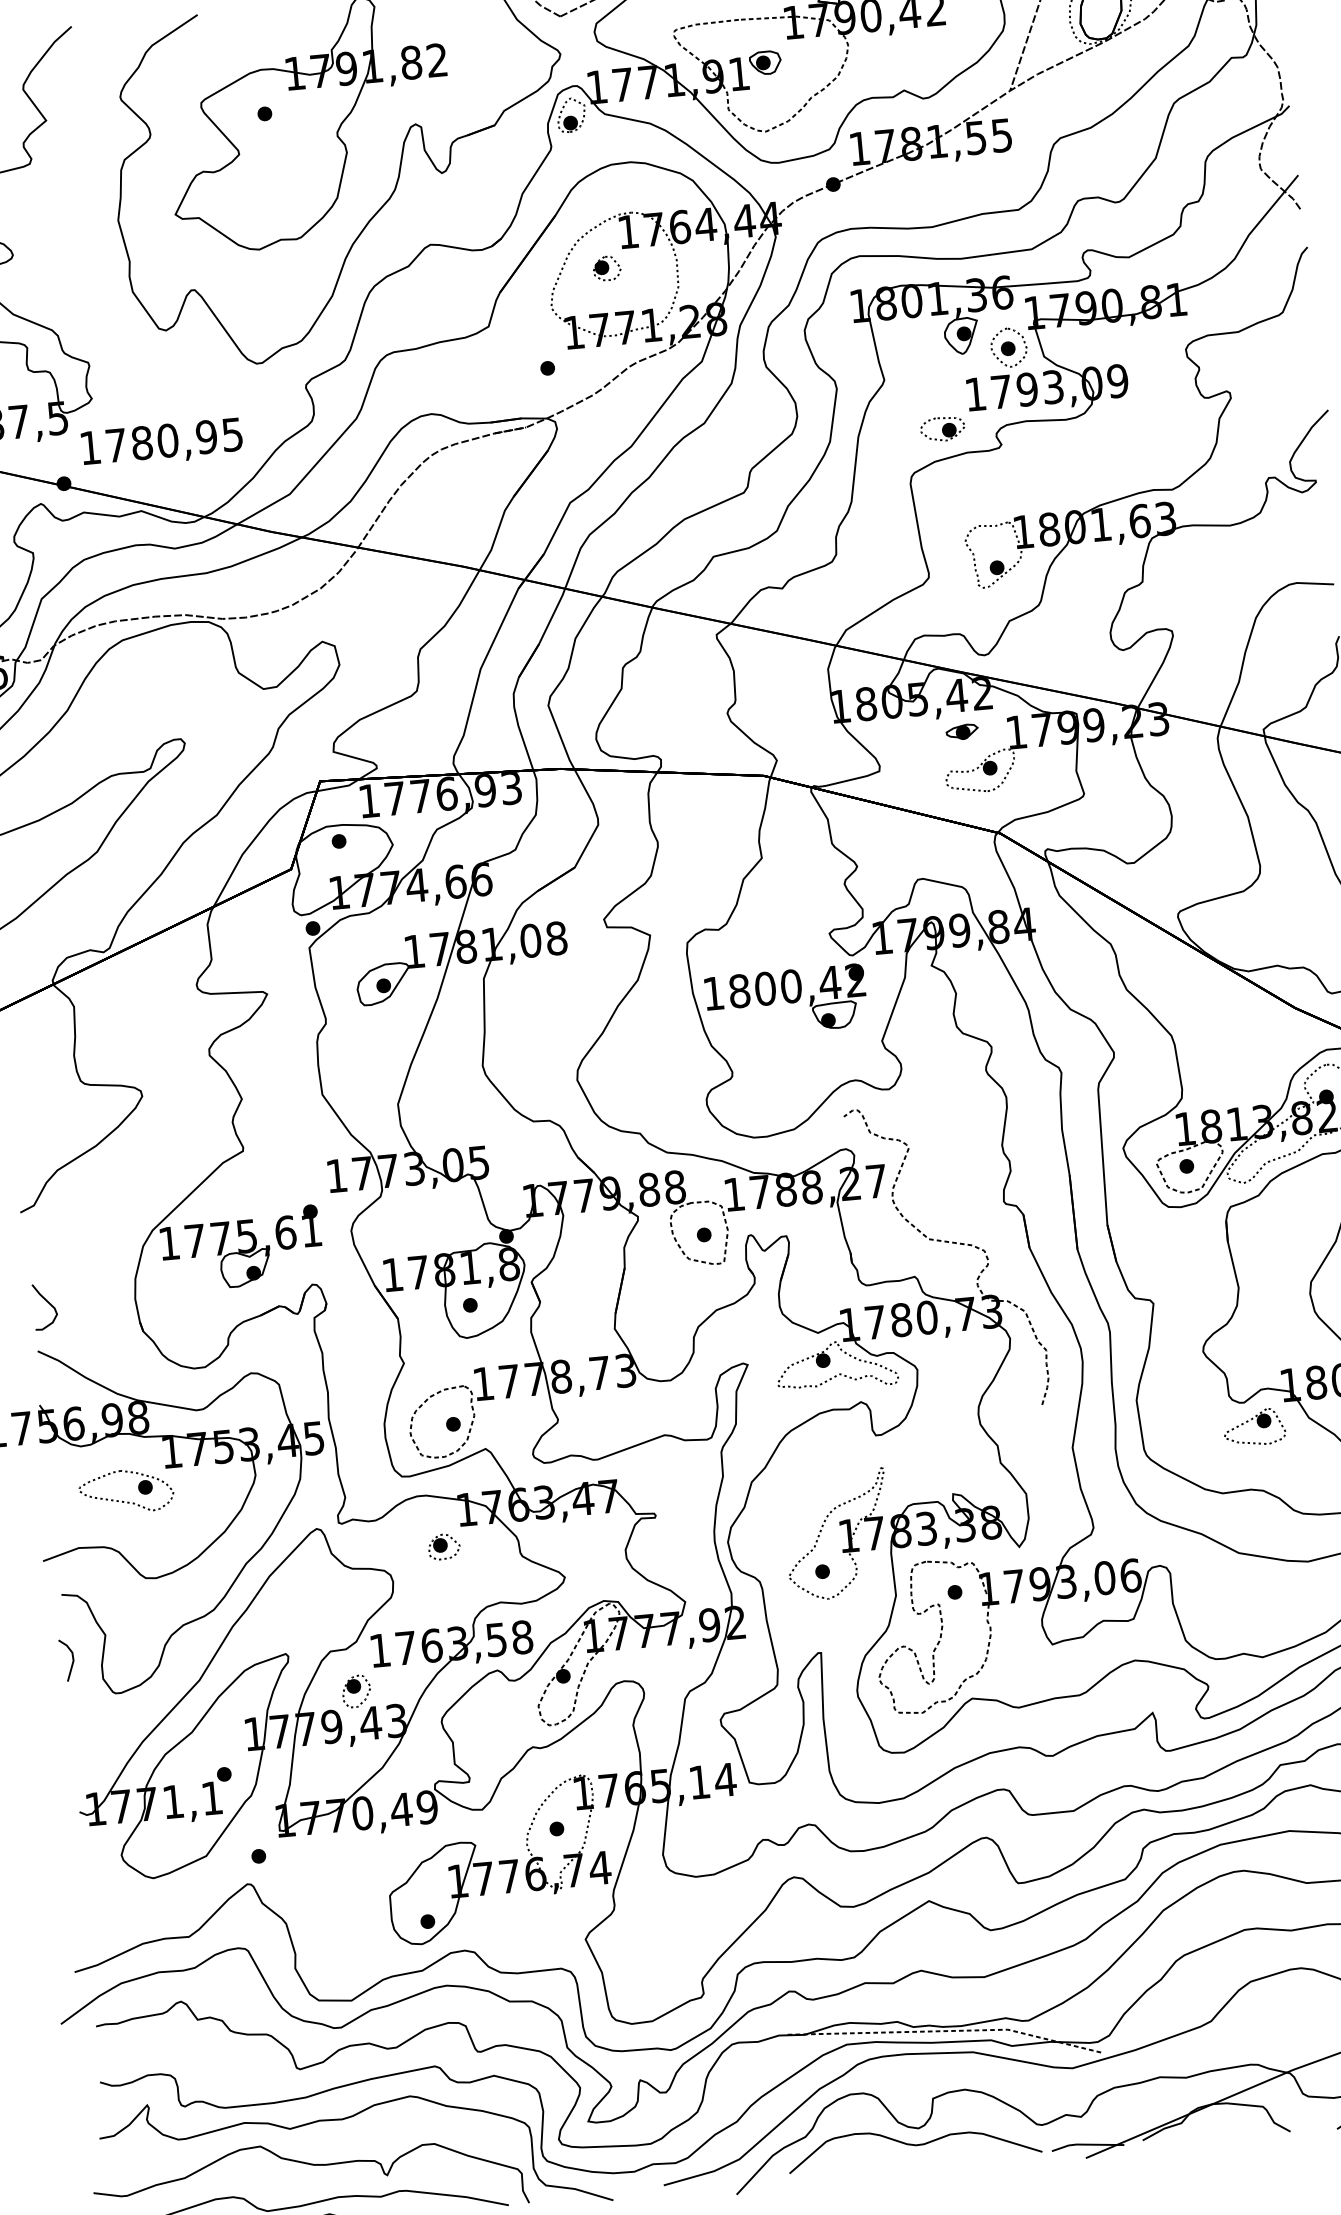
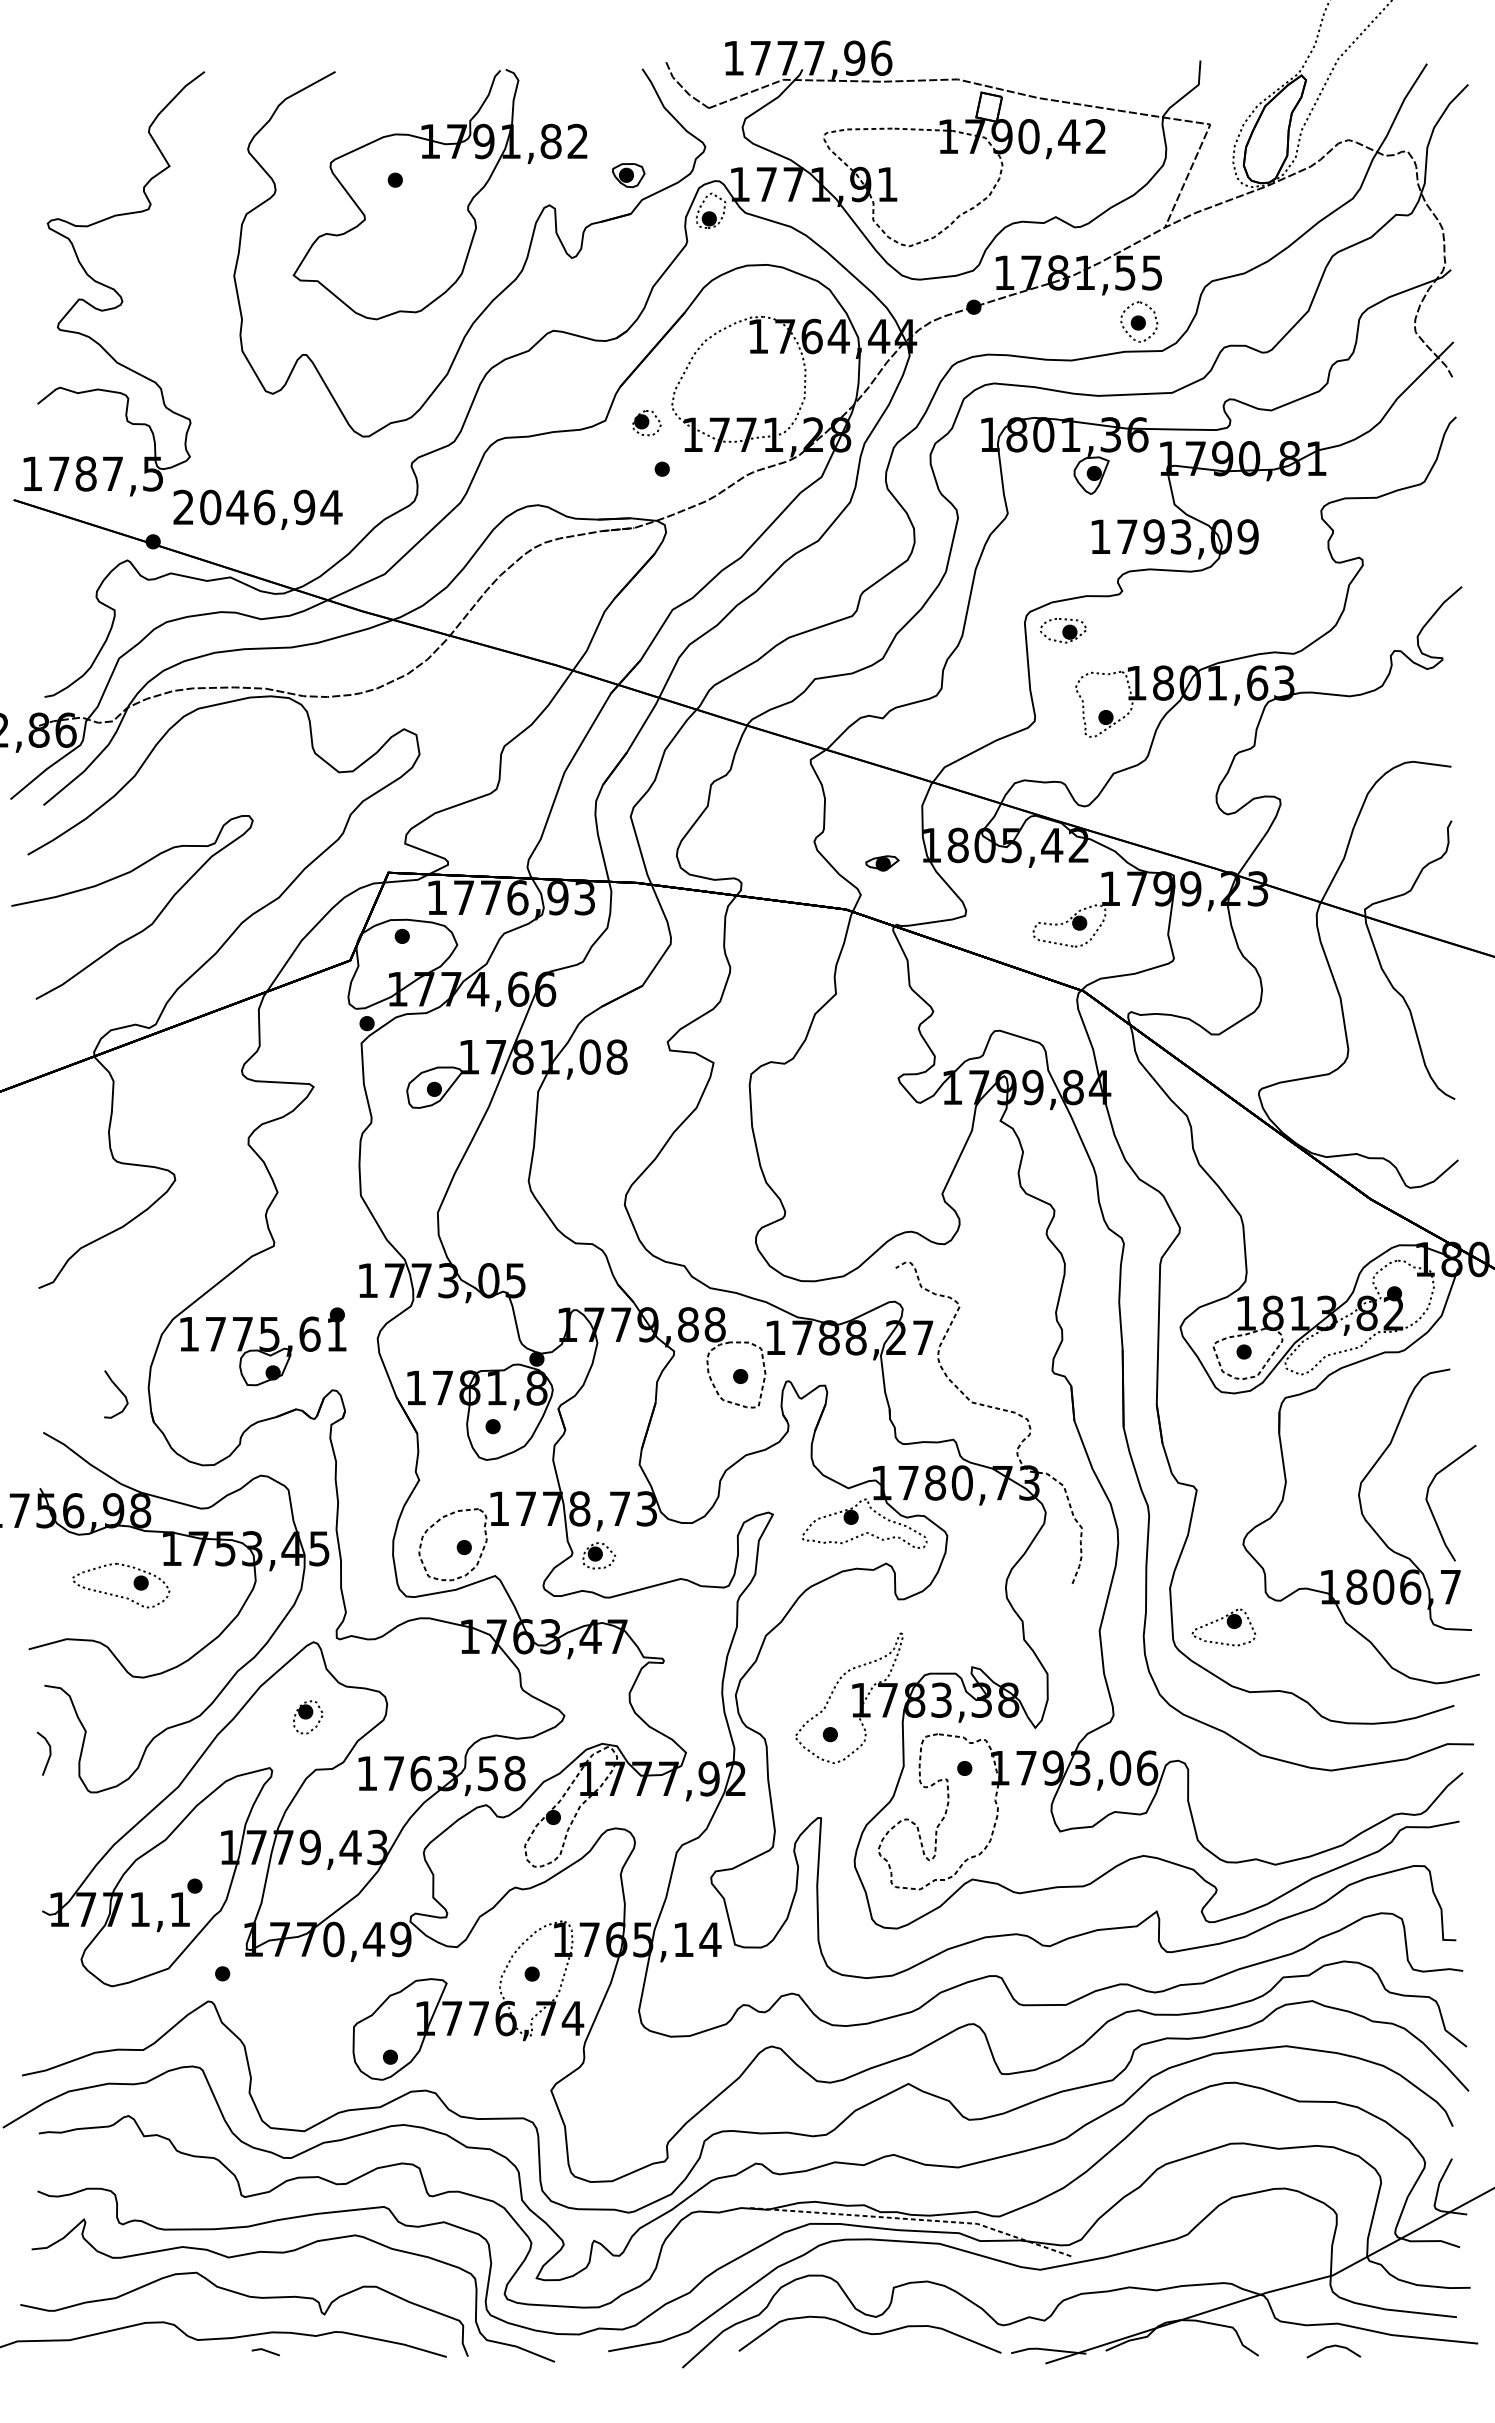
part: (765, 62) -> (628, 175), moved
part: (606, 268) -> (646, 423), moved
part: (1009, 347) -> (1139, 321), moved
part: (942, 429) -> (1063, 630), moved
text: (161, 441) -> (257, 507), 1780,95 -> 2046,94
part: (962, 732) -> (882, 863), moved
part: (786, 1001) -> (847, 1143), removed
curve: (48, 1303) -> (119, 1391), moved
part: (1254, 1427) -> (1223, 1627), moved
part: (443, 1546) -> (598, 1555), moved
part: (356, 1691) -> (308, 1717), moved

